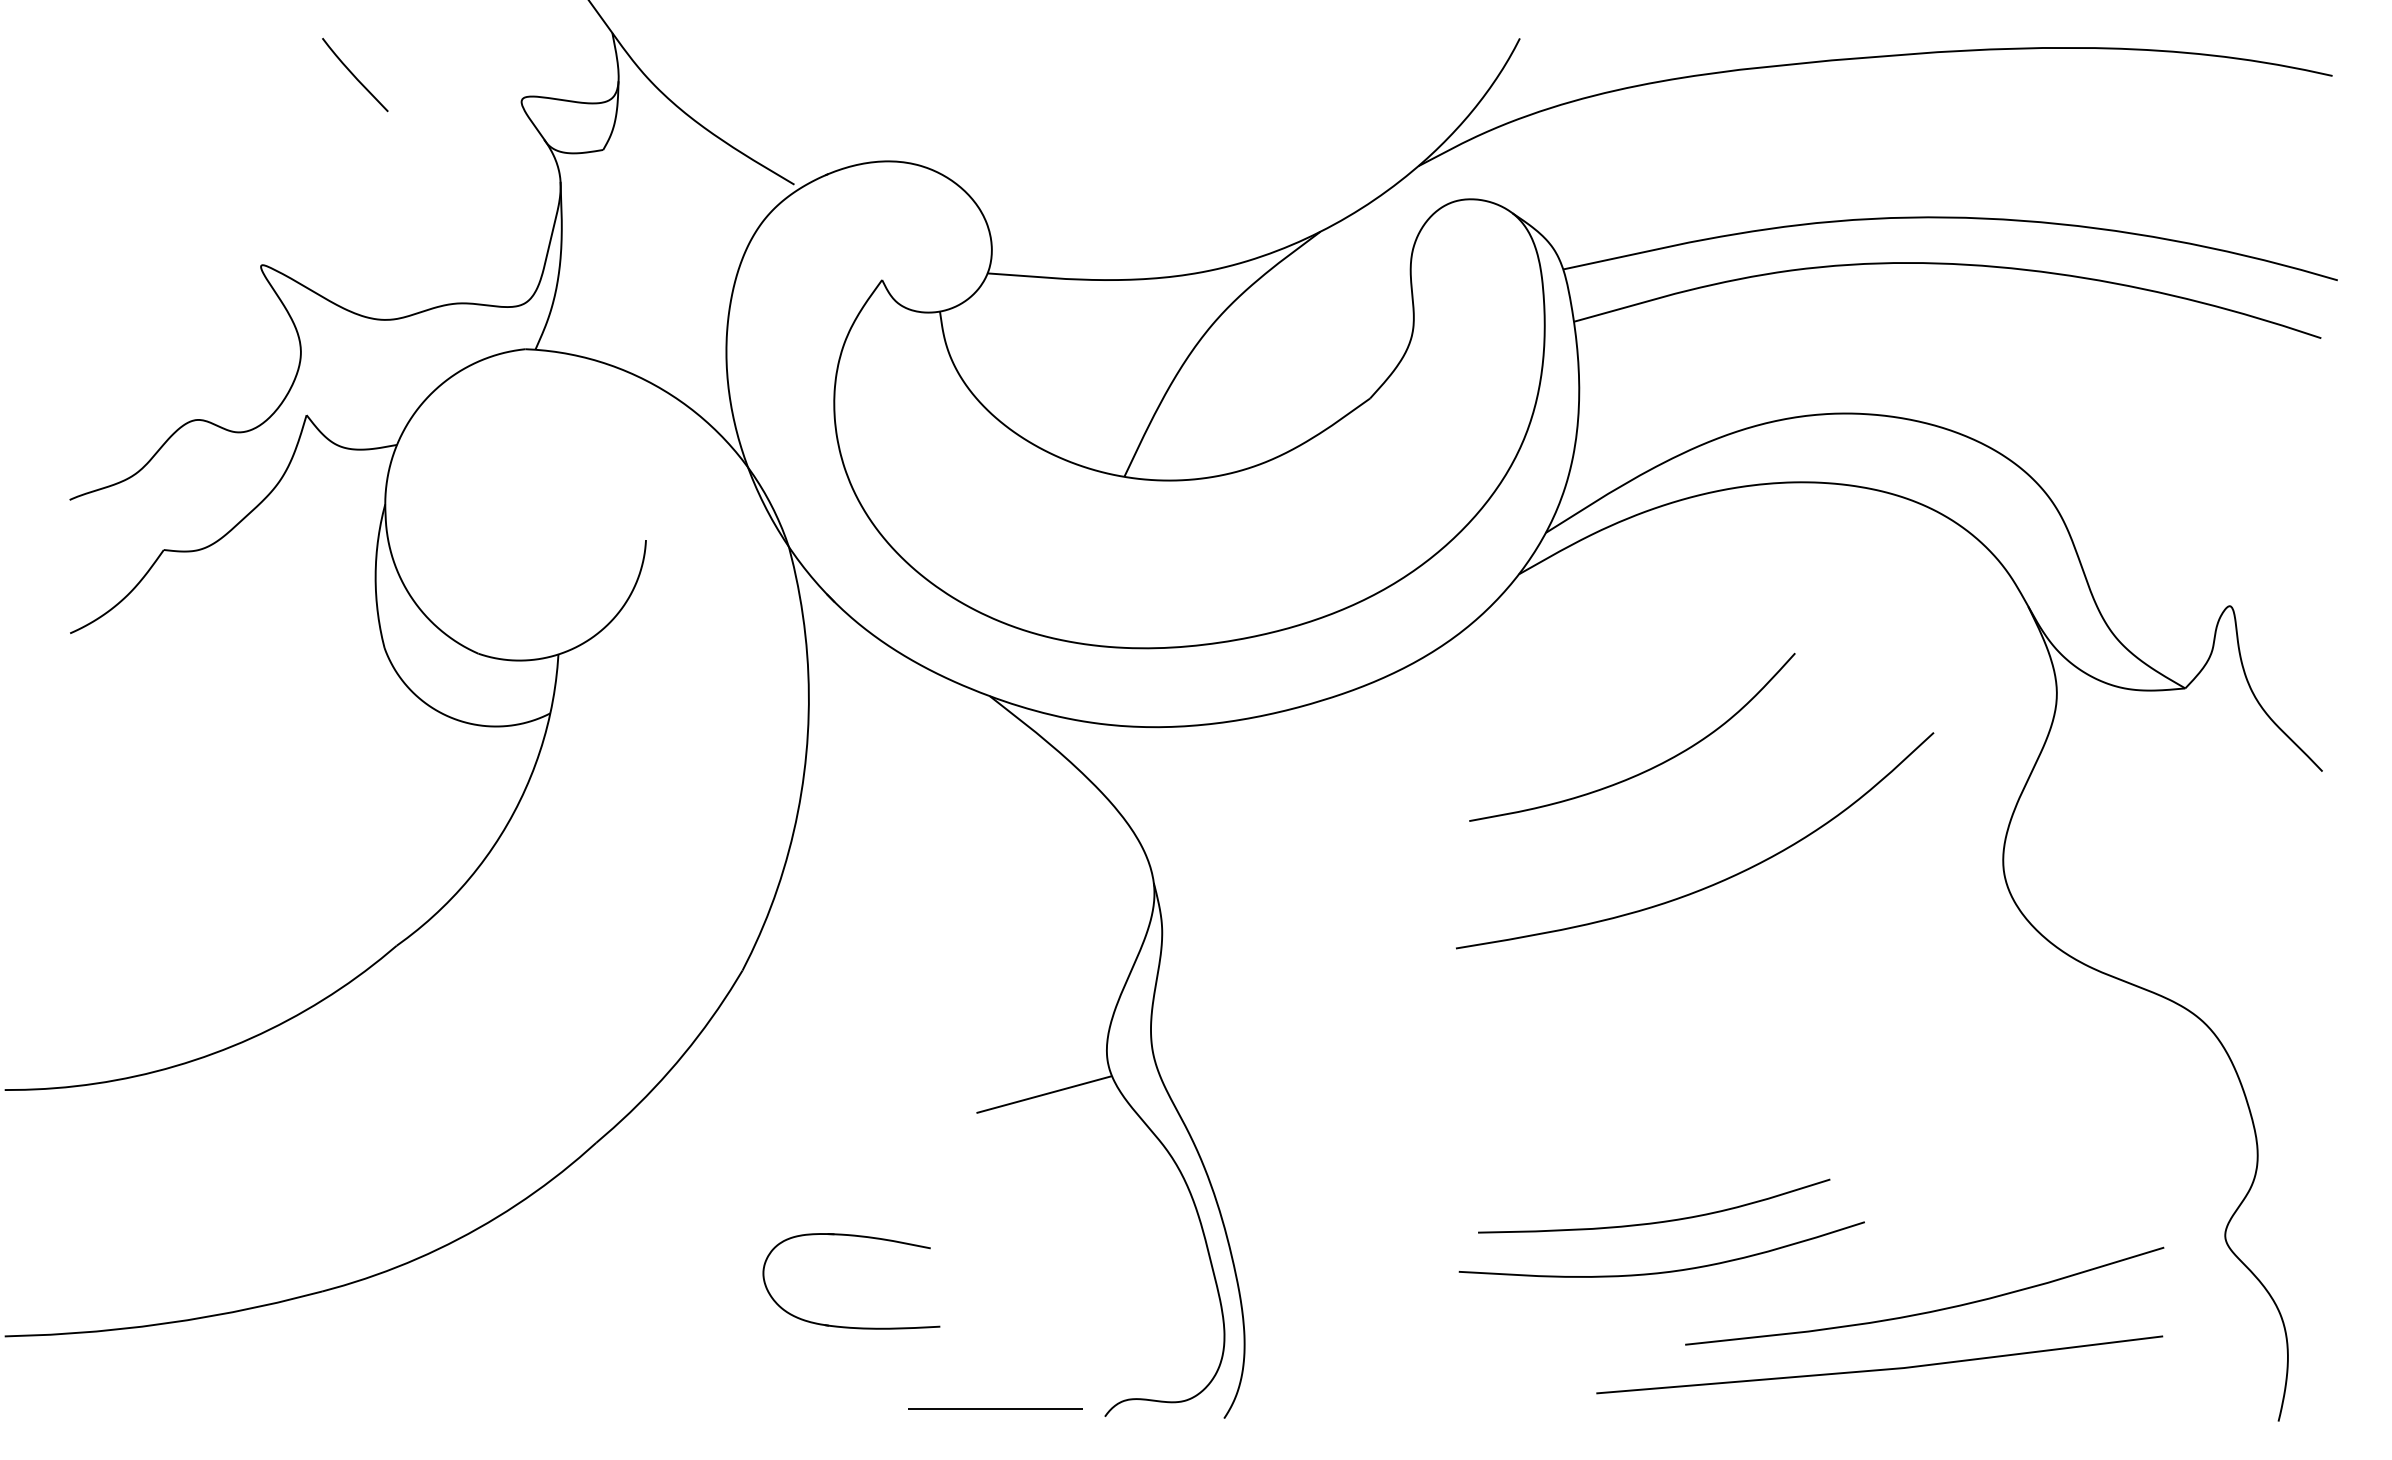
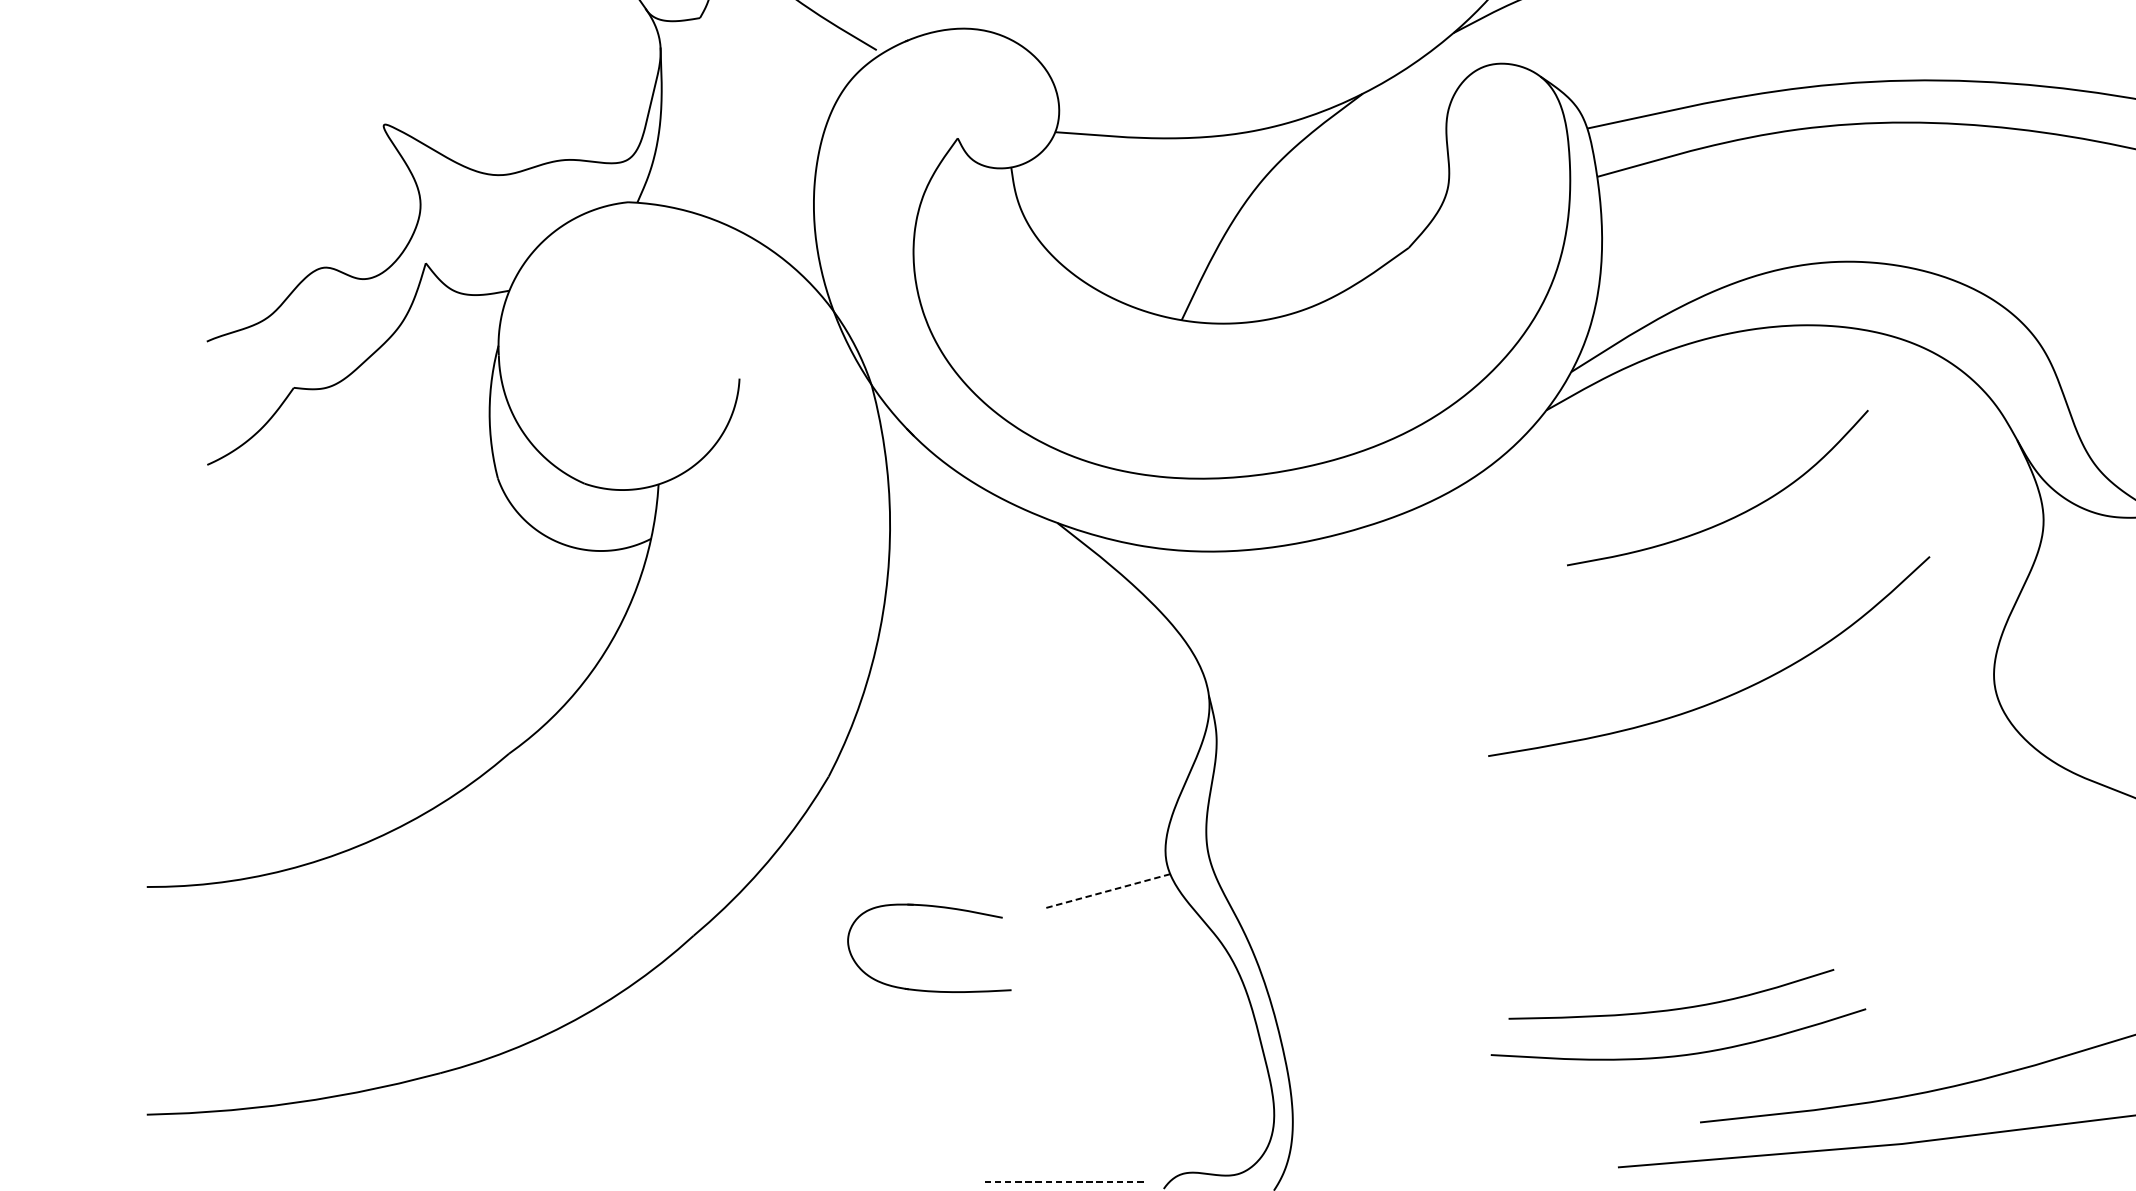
curve: (1649, 768) -> (1733, 516), moved
line: (1043, 1094) -> (1106, 891), solid -> dashed
part: (859, 1237) -> (936, 907), moved
line: (995, 1409) -> (1062, 1182), solid -> dashed

